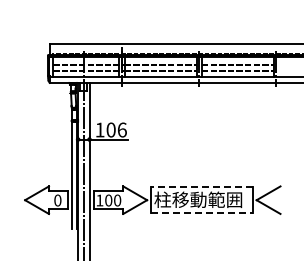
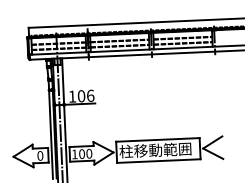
line: (201, 187) -> (157, 140), dashed -> solid
line: (201, 213) -> (158, 161), dashed -> solid

